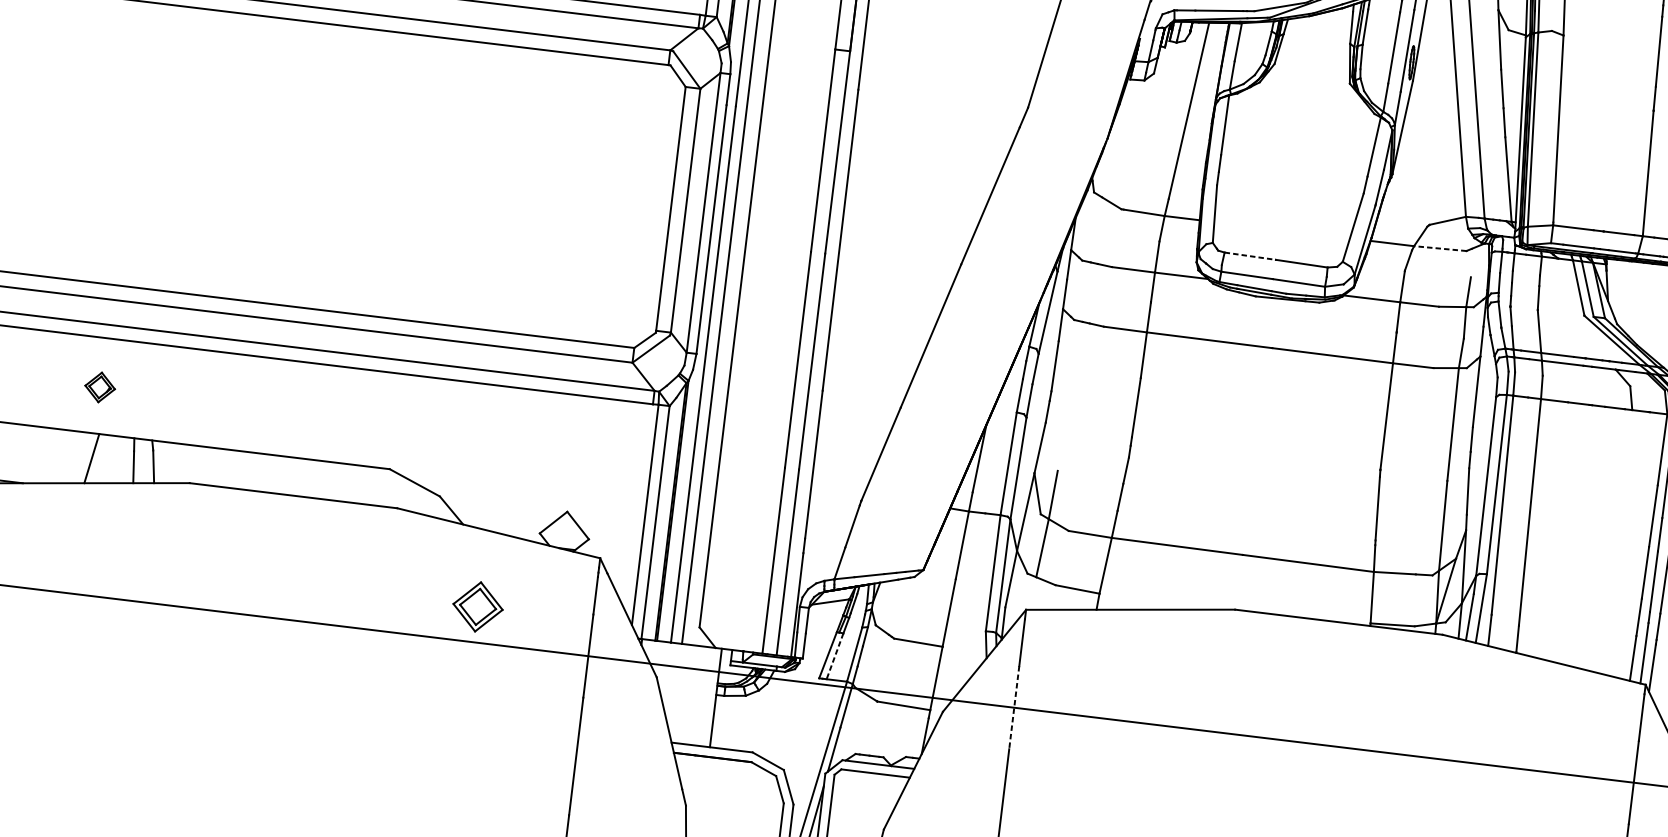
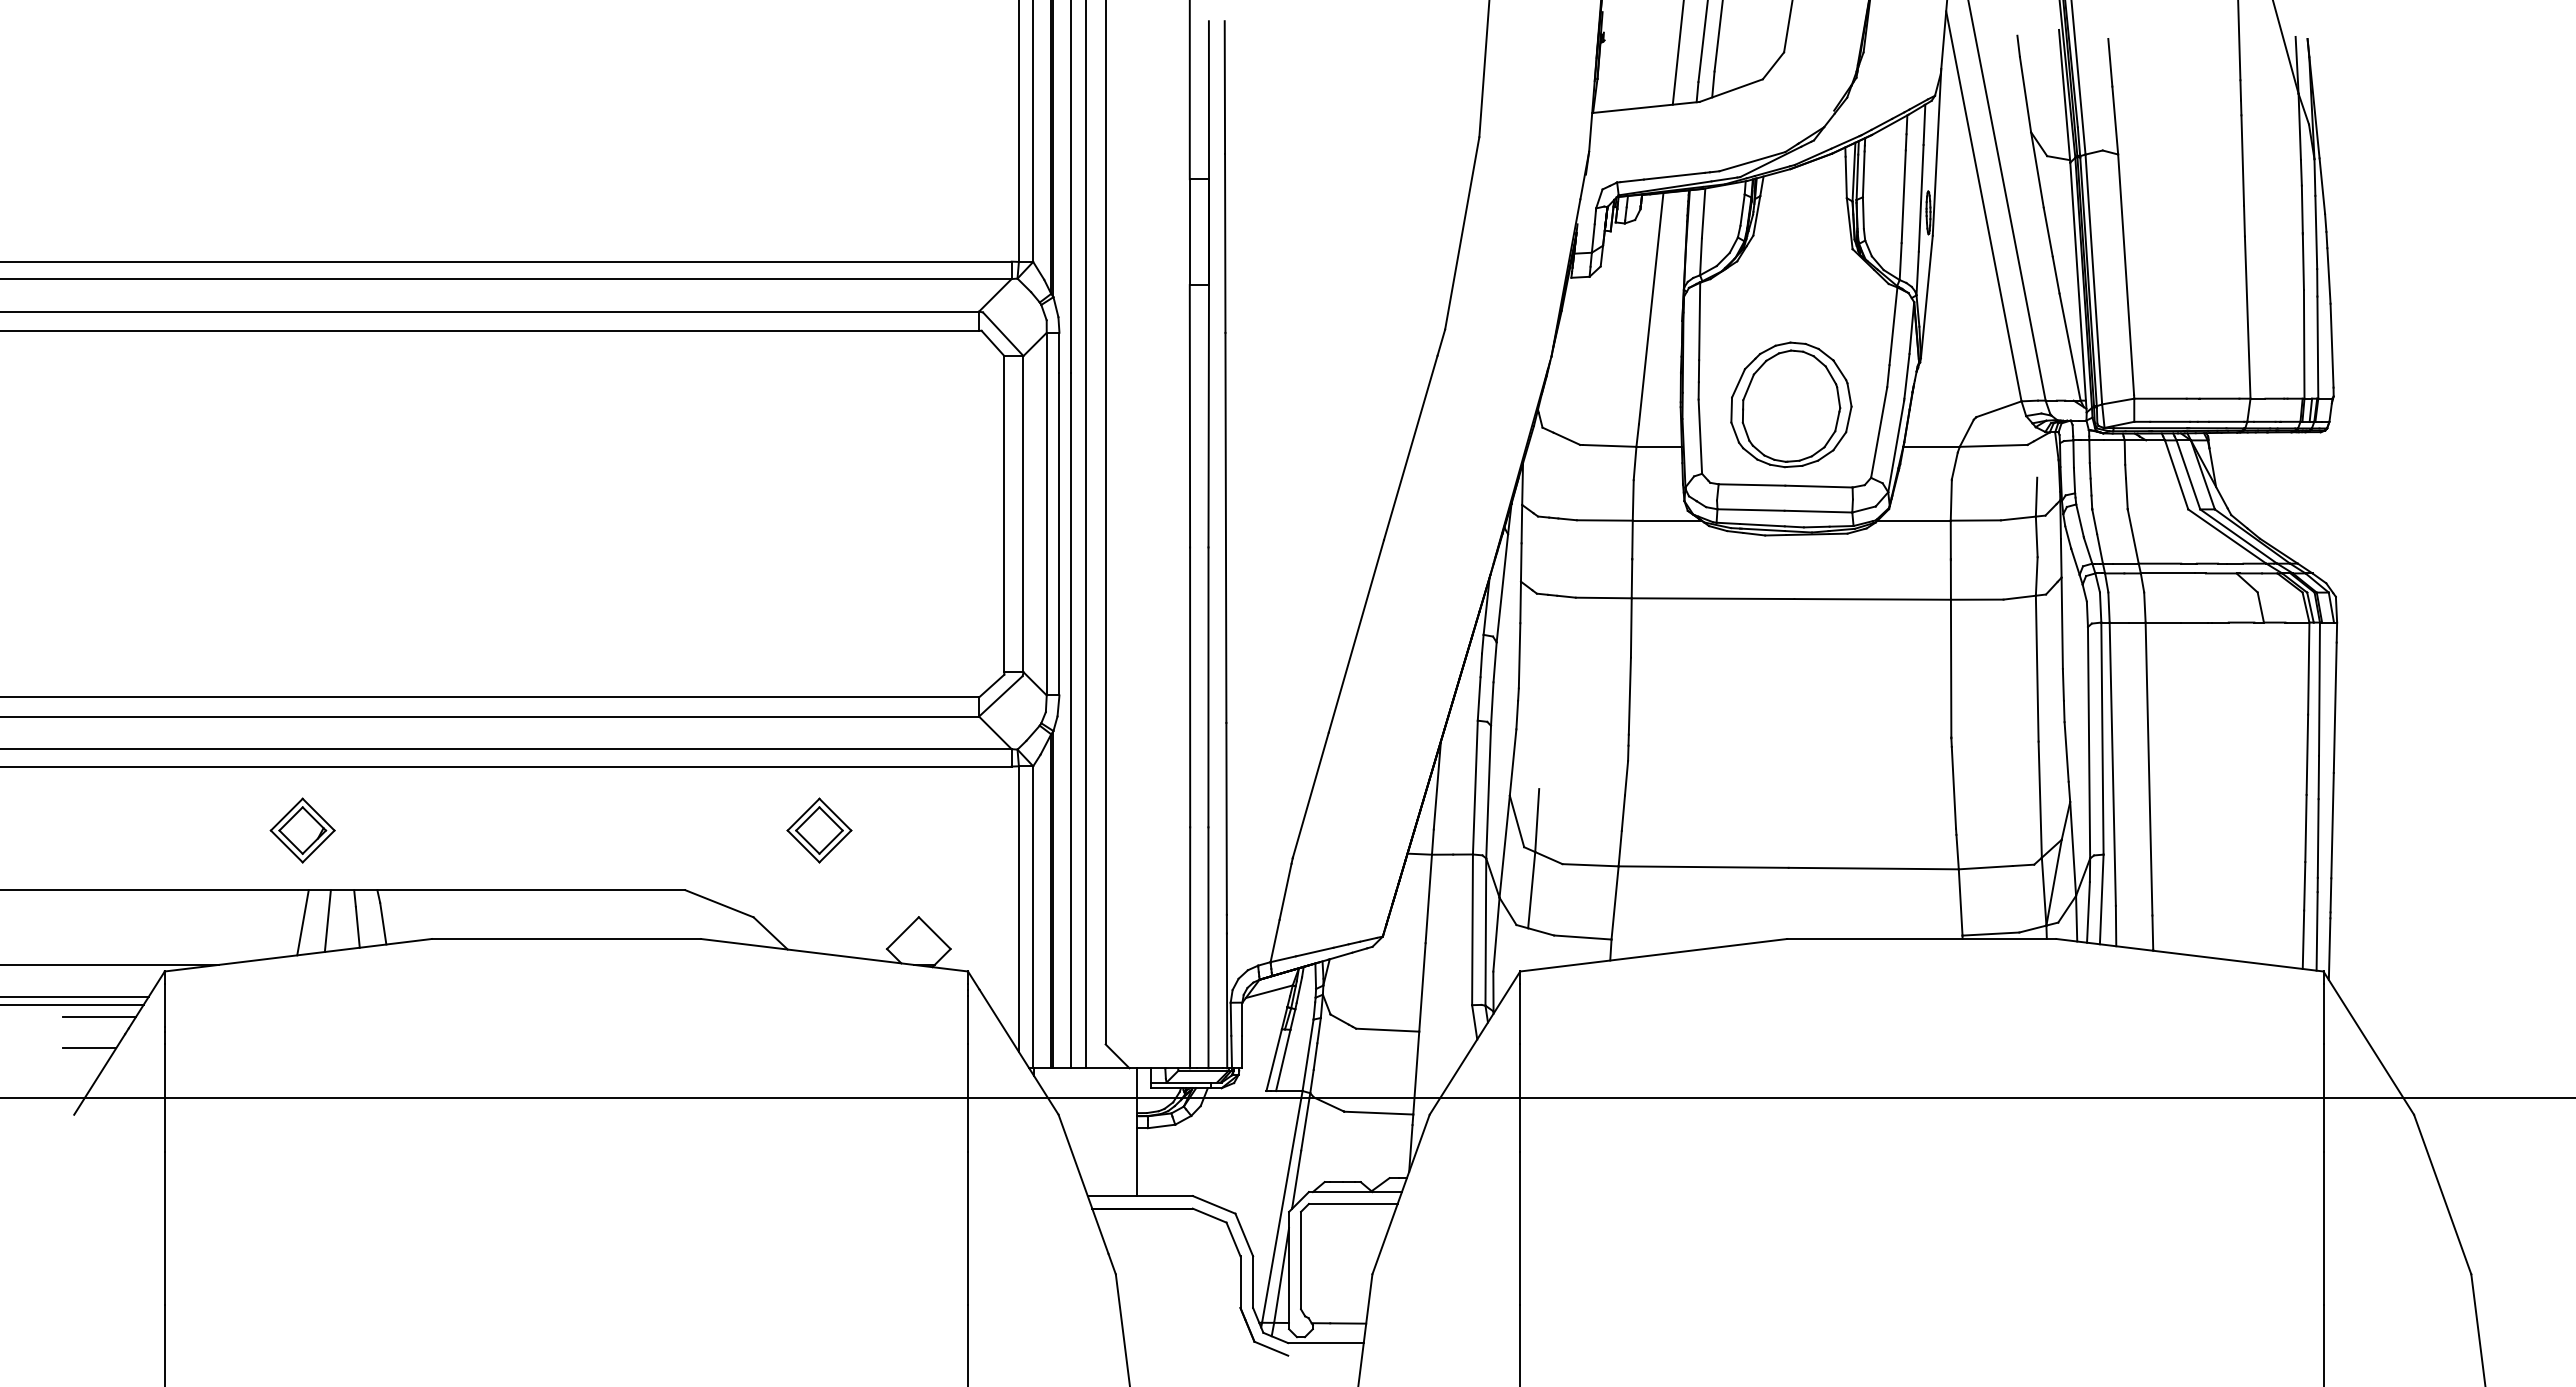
part: (1288, 197) -> (1791, 404), added
line: (1440, 248) -> (1993, 445), dashed -> solid
line: (1250, 256) -> (1752, 485), dashed -> solid
part: (100, 387) -> (302, 830), size x1.67
line: (110, 459) -> (327, 921), added
part: (478, 606) -> (819, 830), moved
line: (835, 656) -> (1283, 1060), dashed -> solid
line: (1014, 707) -> (1520, 1098), dashed -> solid

